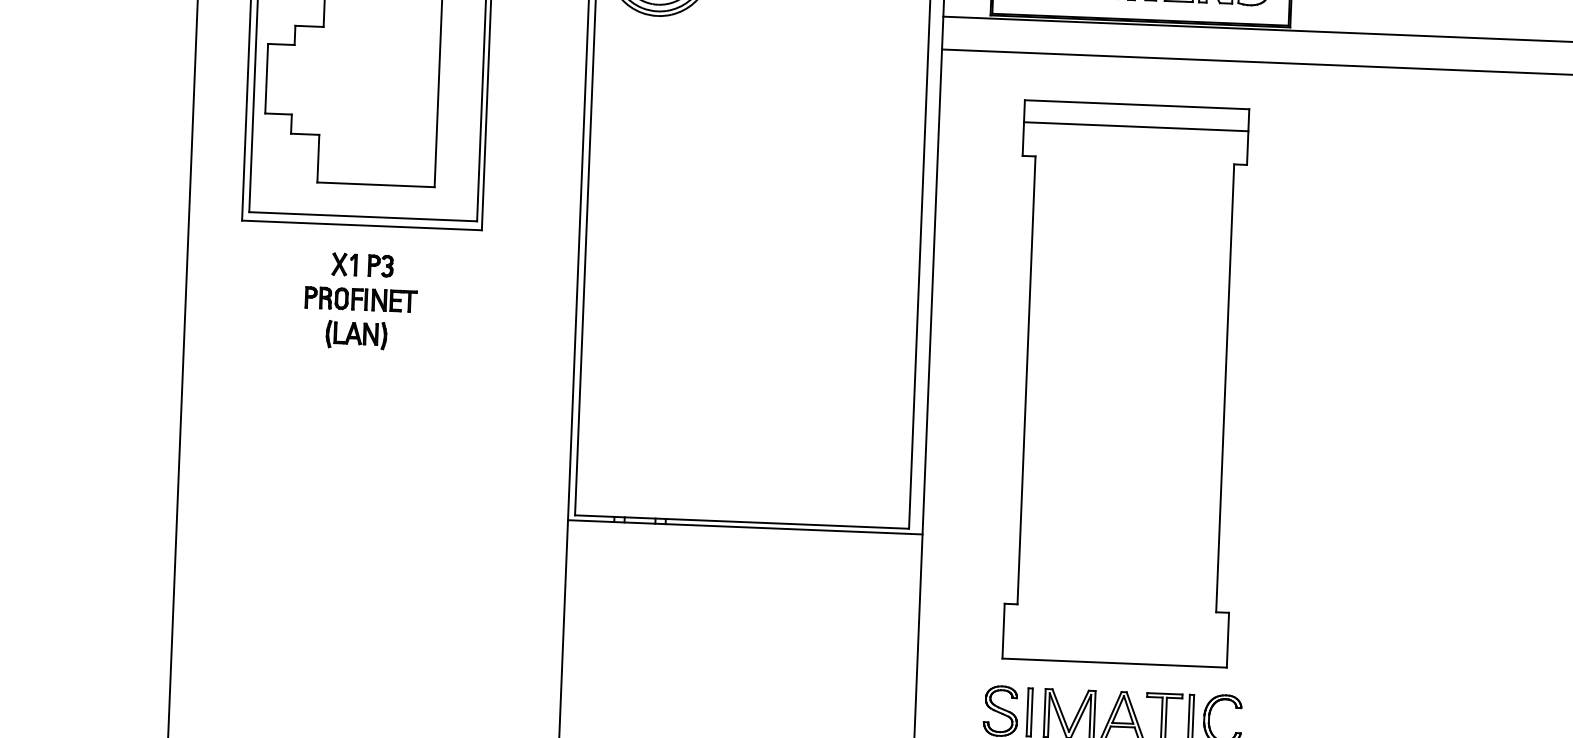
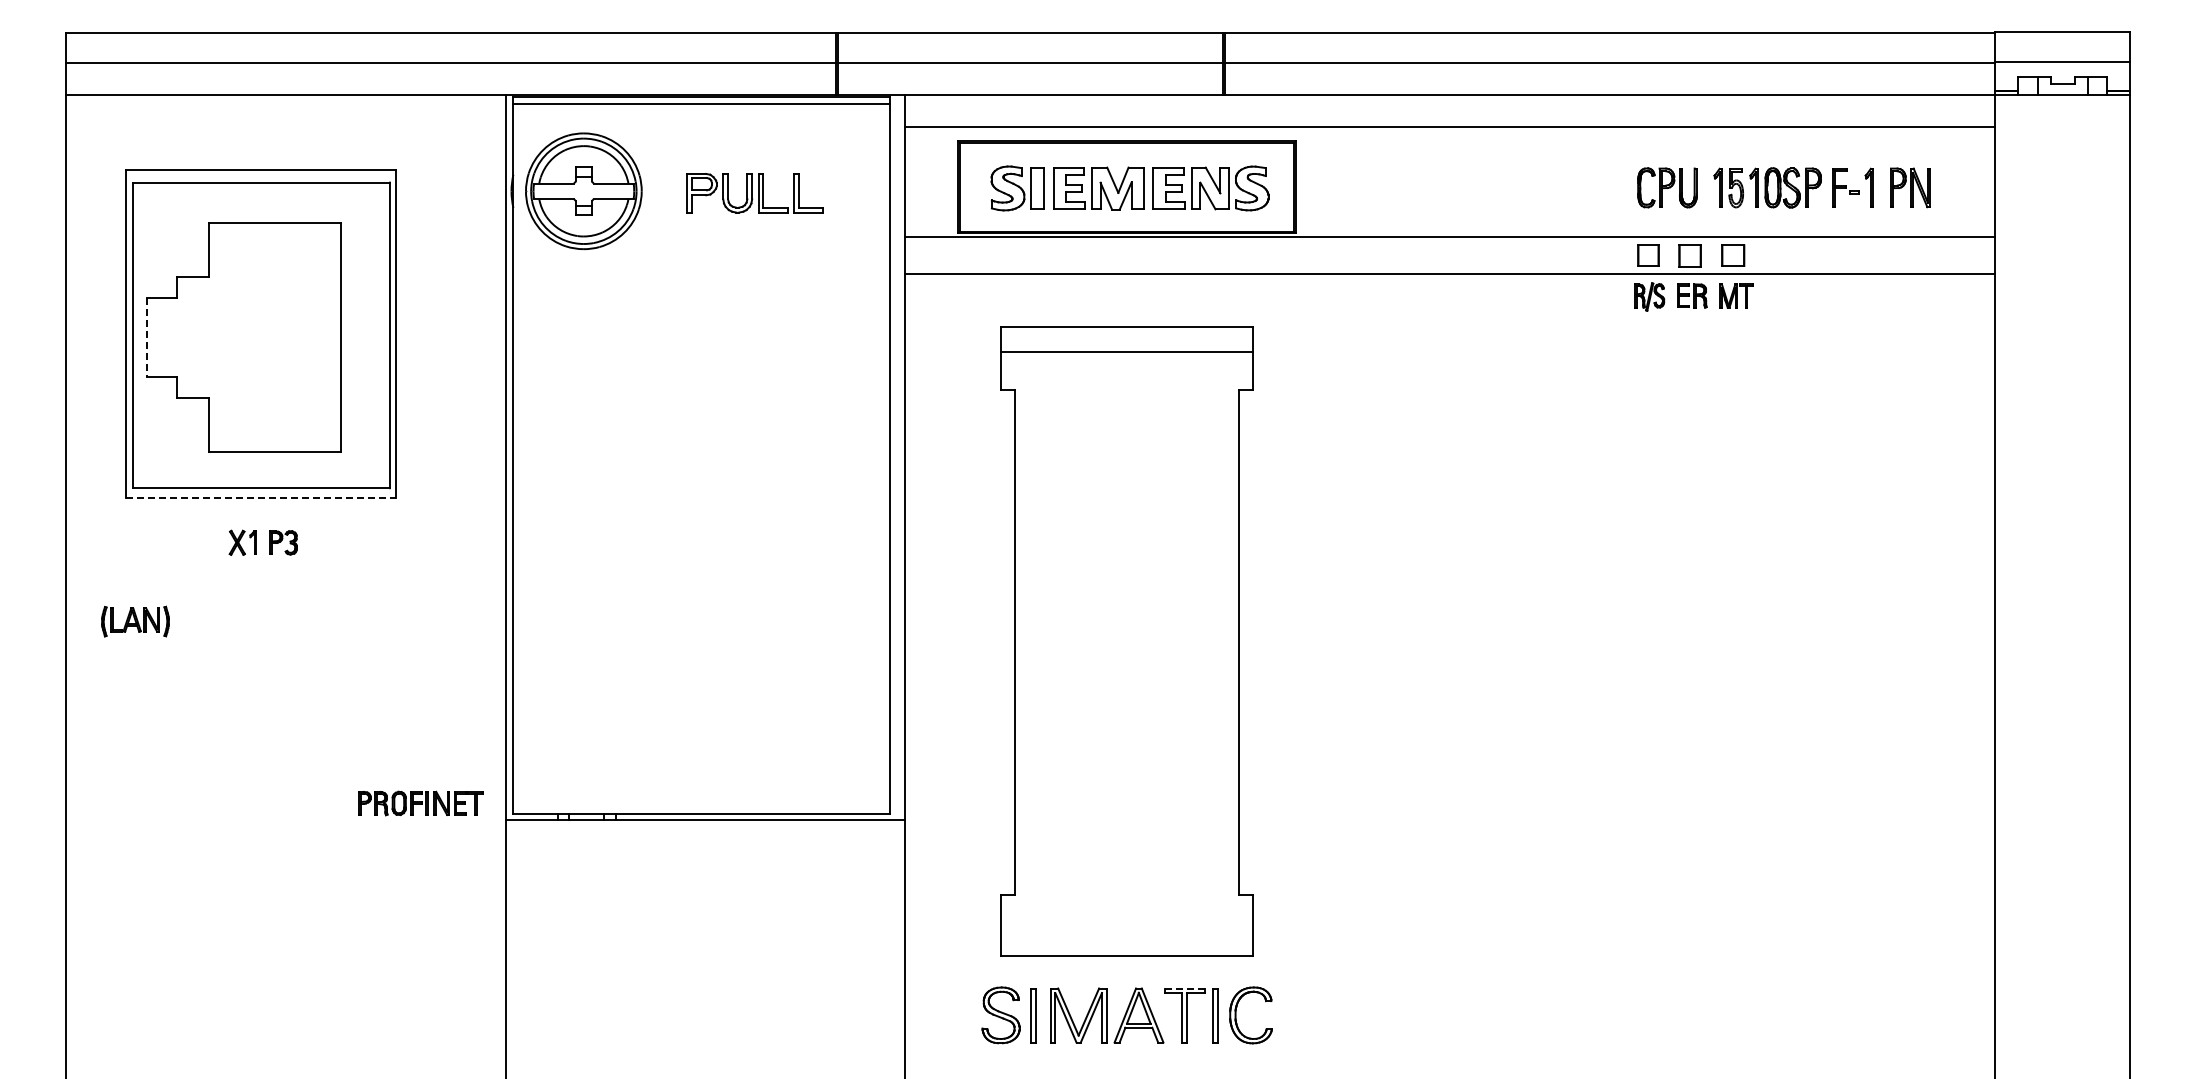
line: (266, 78) -> (146, 337), solid -> dashed
line: (362, 225) -> (261, 498), solid -> dashed
part: (360, 299) -> (420, 803), moved
part: (356, 334) -> (135, 621), moved
line: (1164, 693) -> (1184, 988), solid -> dashed

